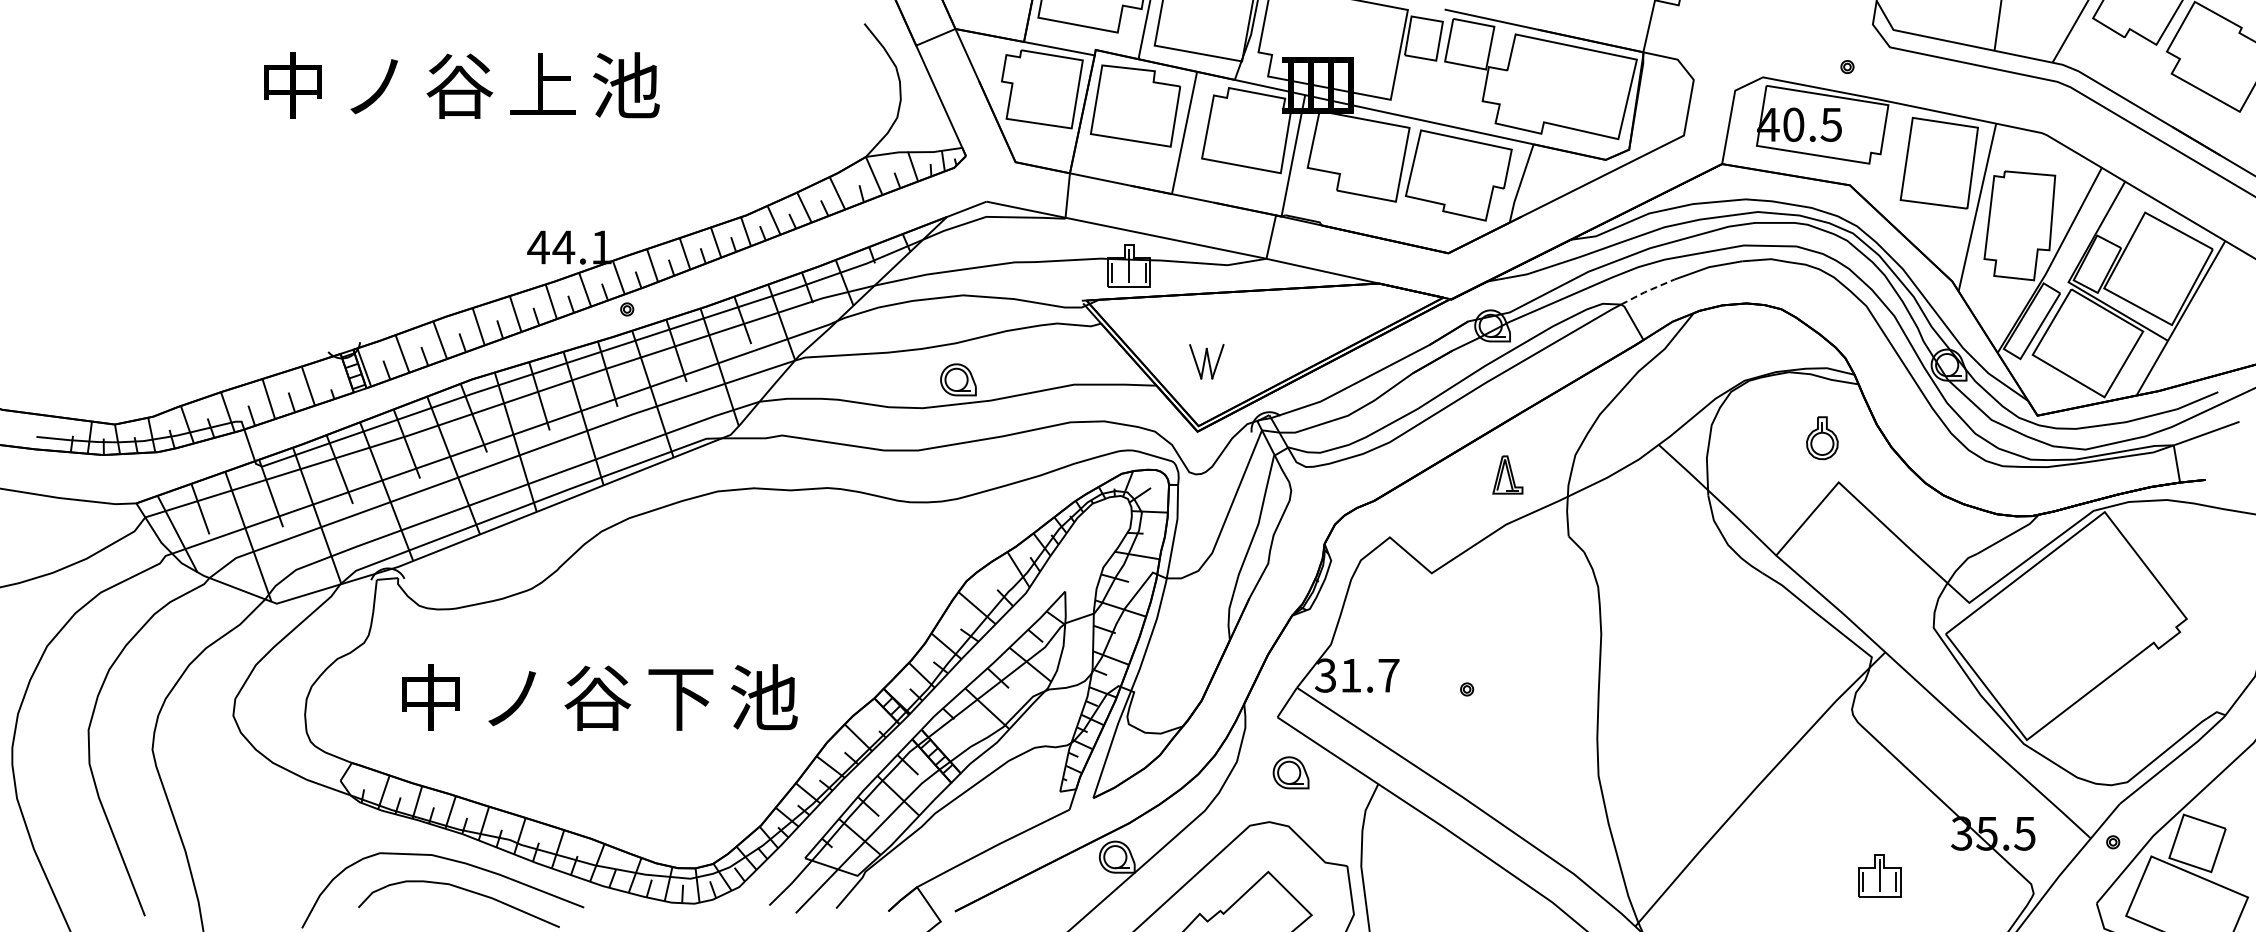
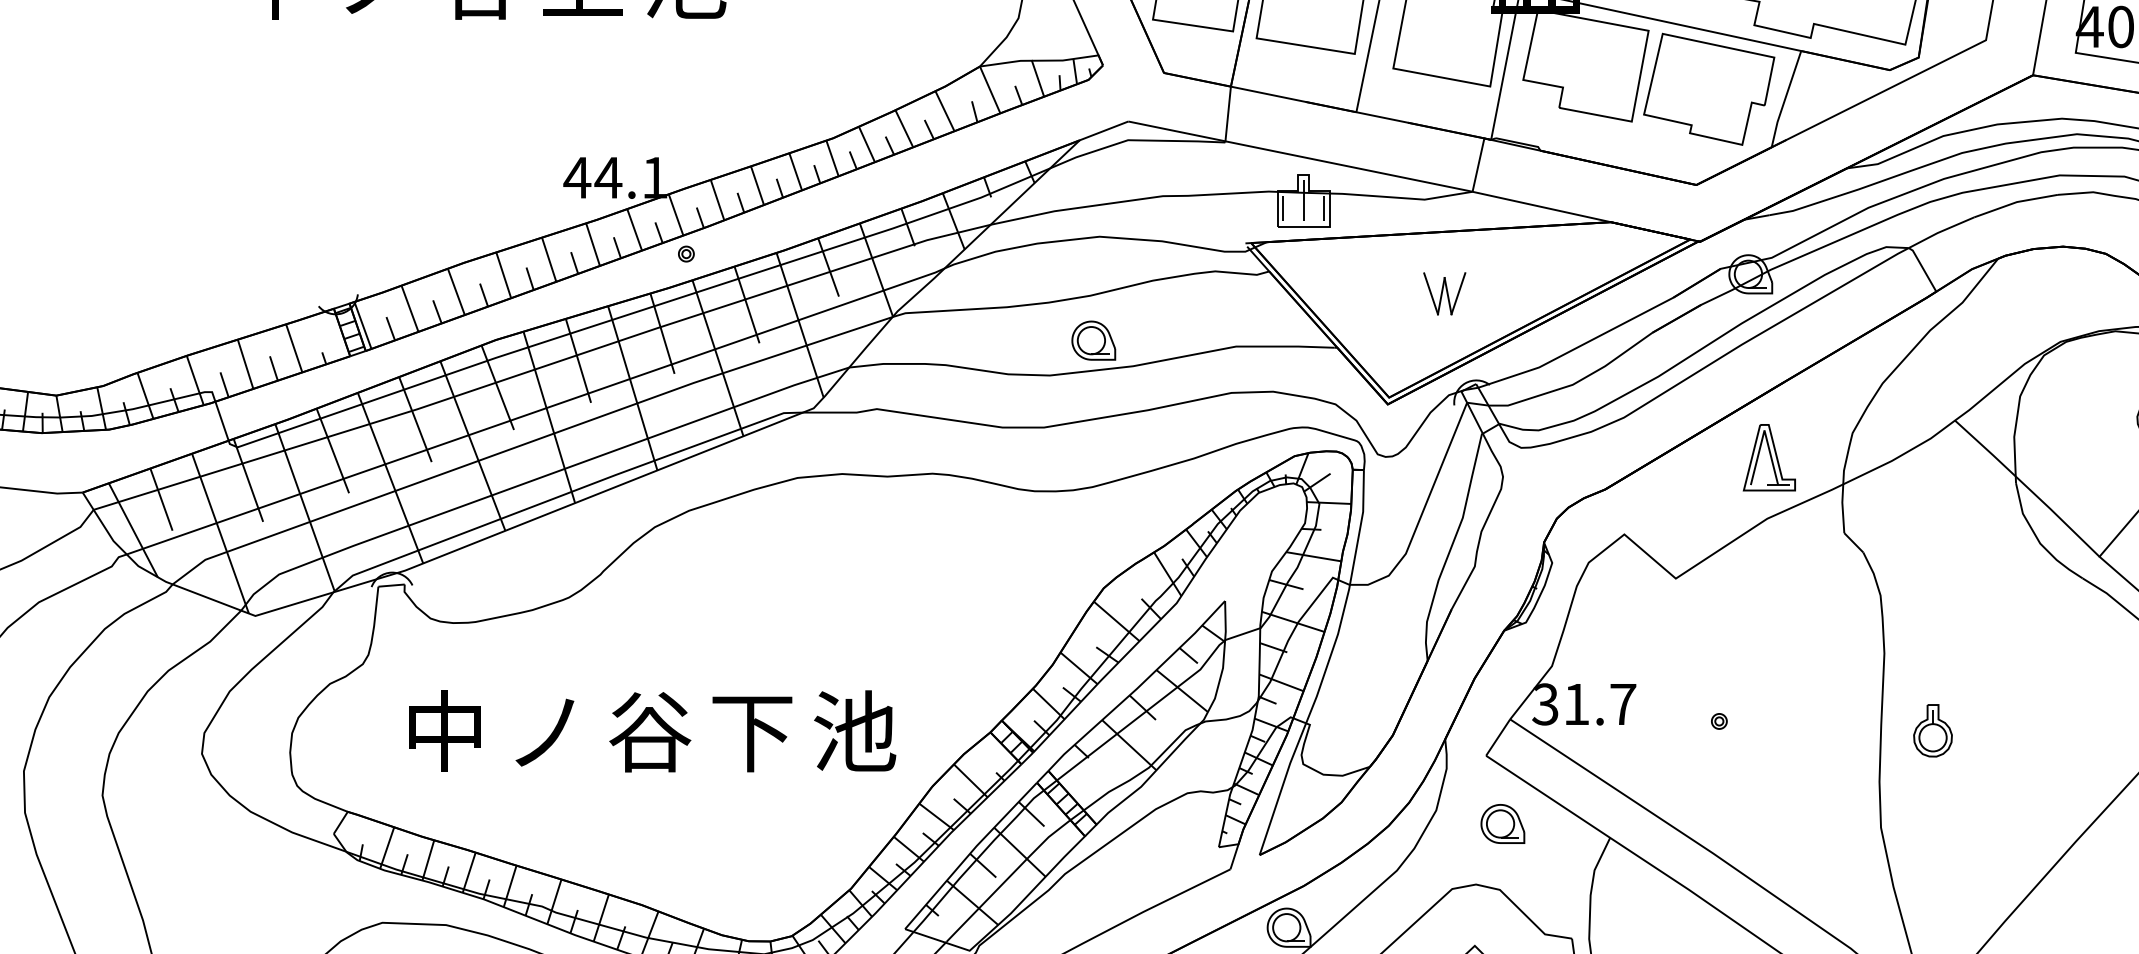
line: (1647, 291) -> (1941, 231), dashed -> solid
part: (1206, 361) -> (1444, 293), moved
part: (1507, 474) -> (1769, 457), size x1.43
part: (1640, 696) -> (1932, 730), added

